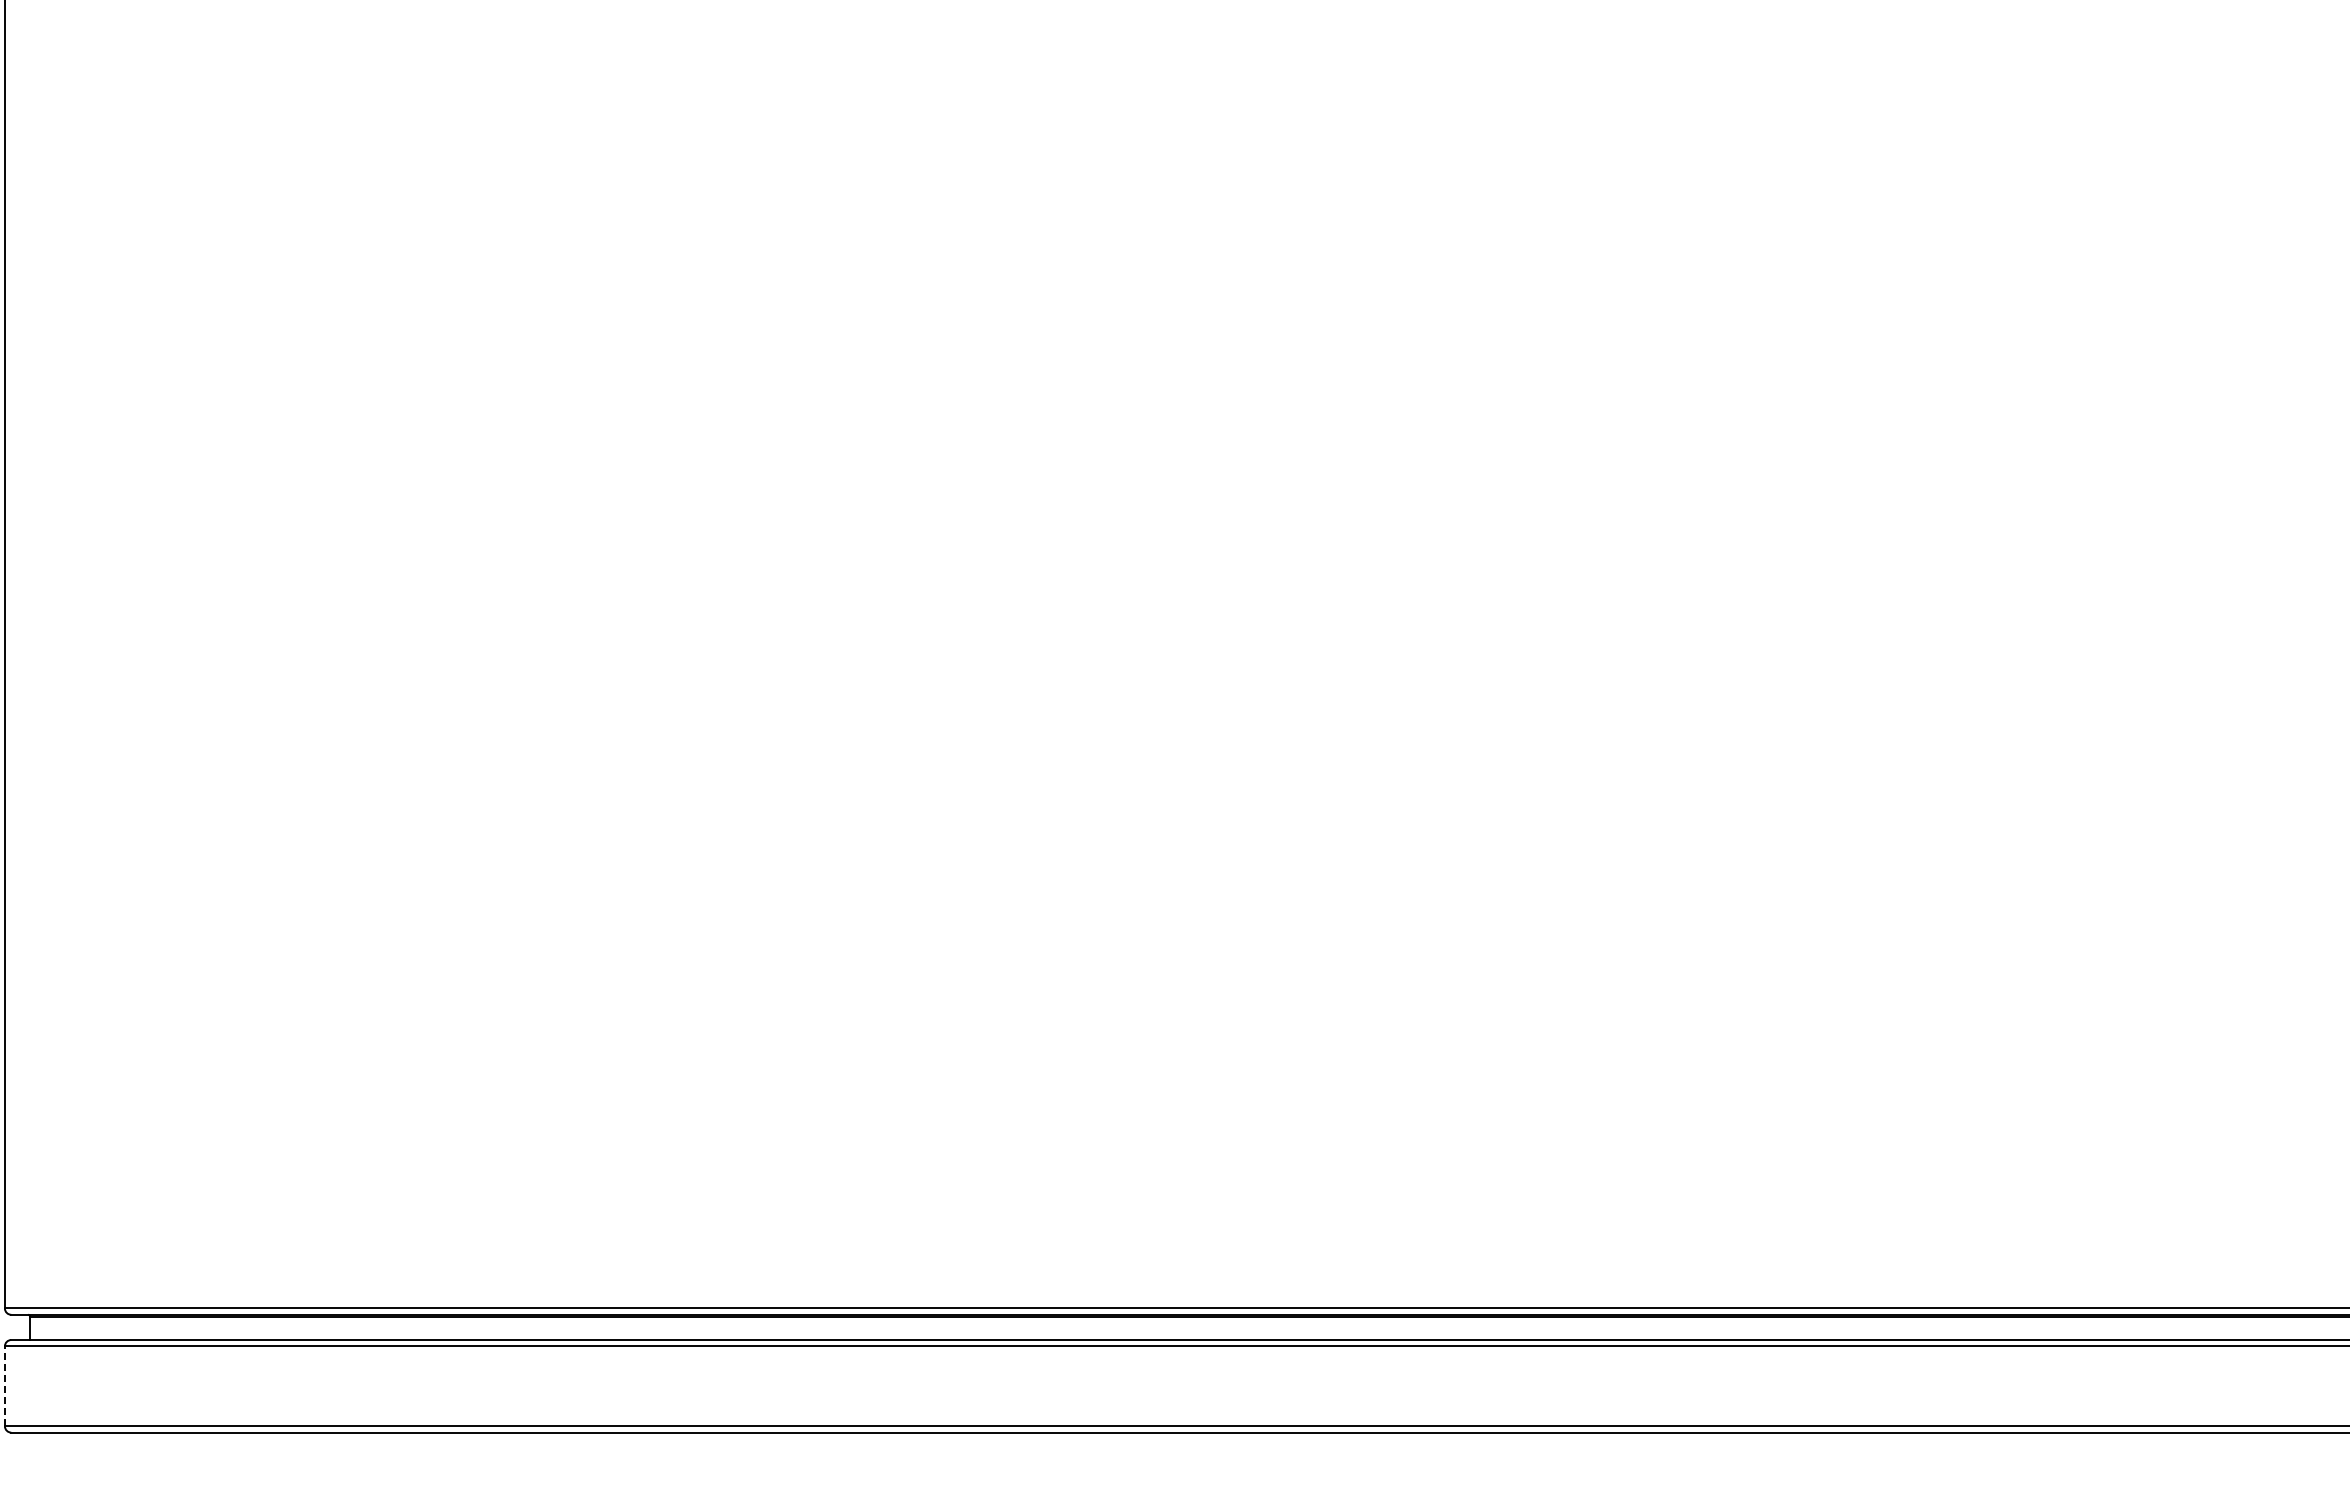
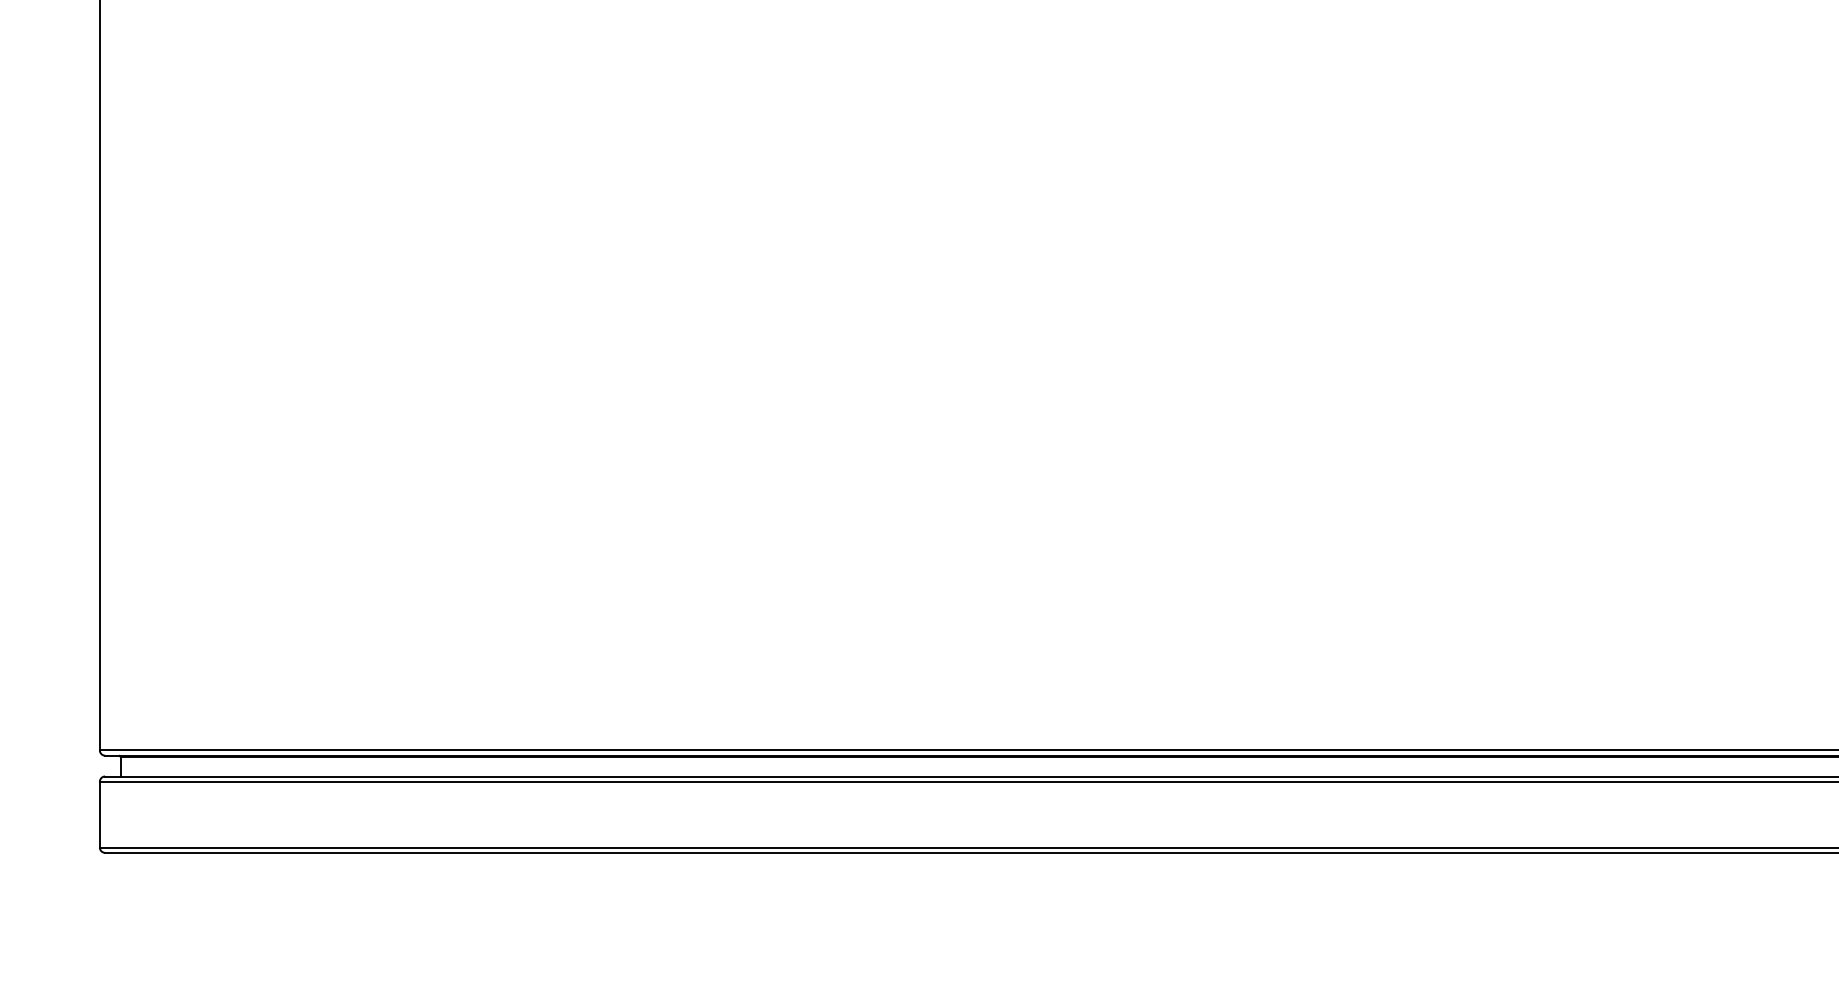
line: (4, 1386) -> (99, 814), dashed -> solid

